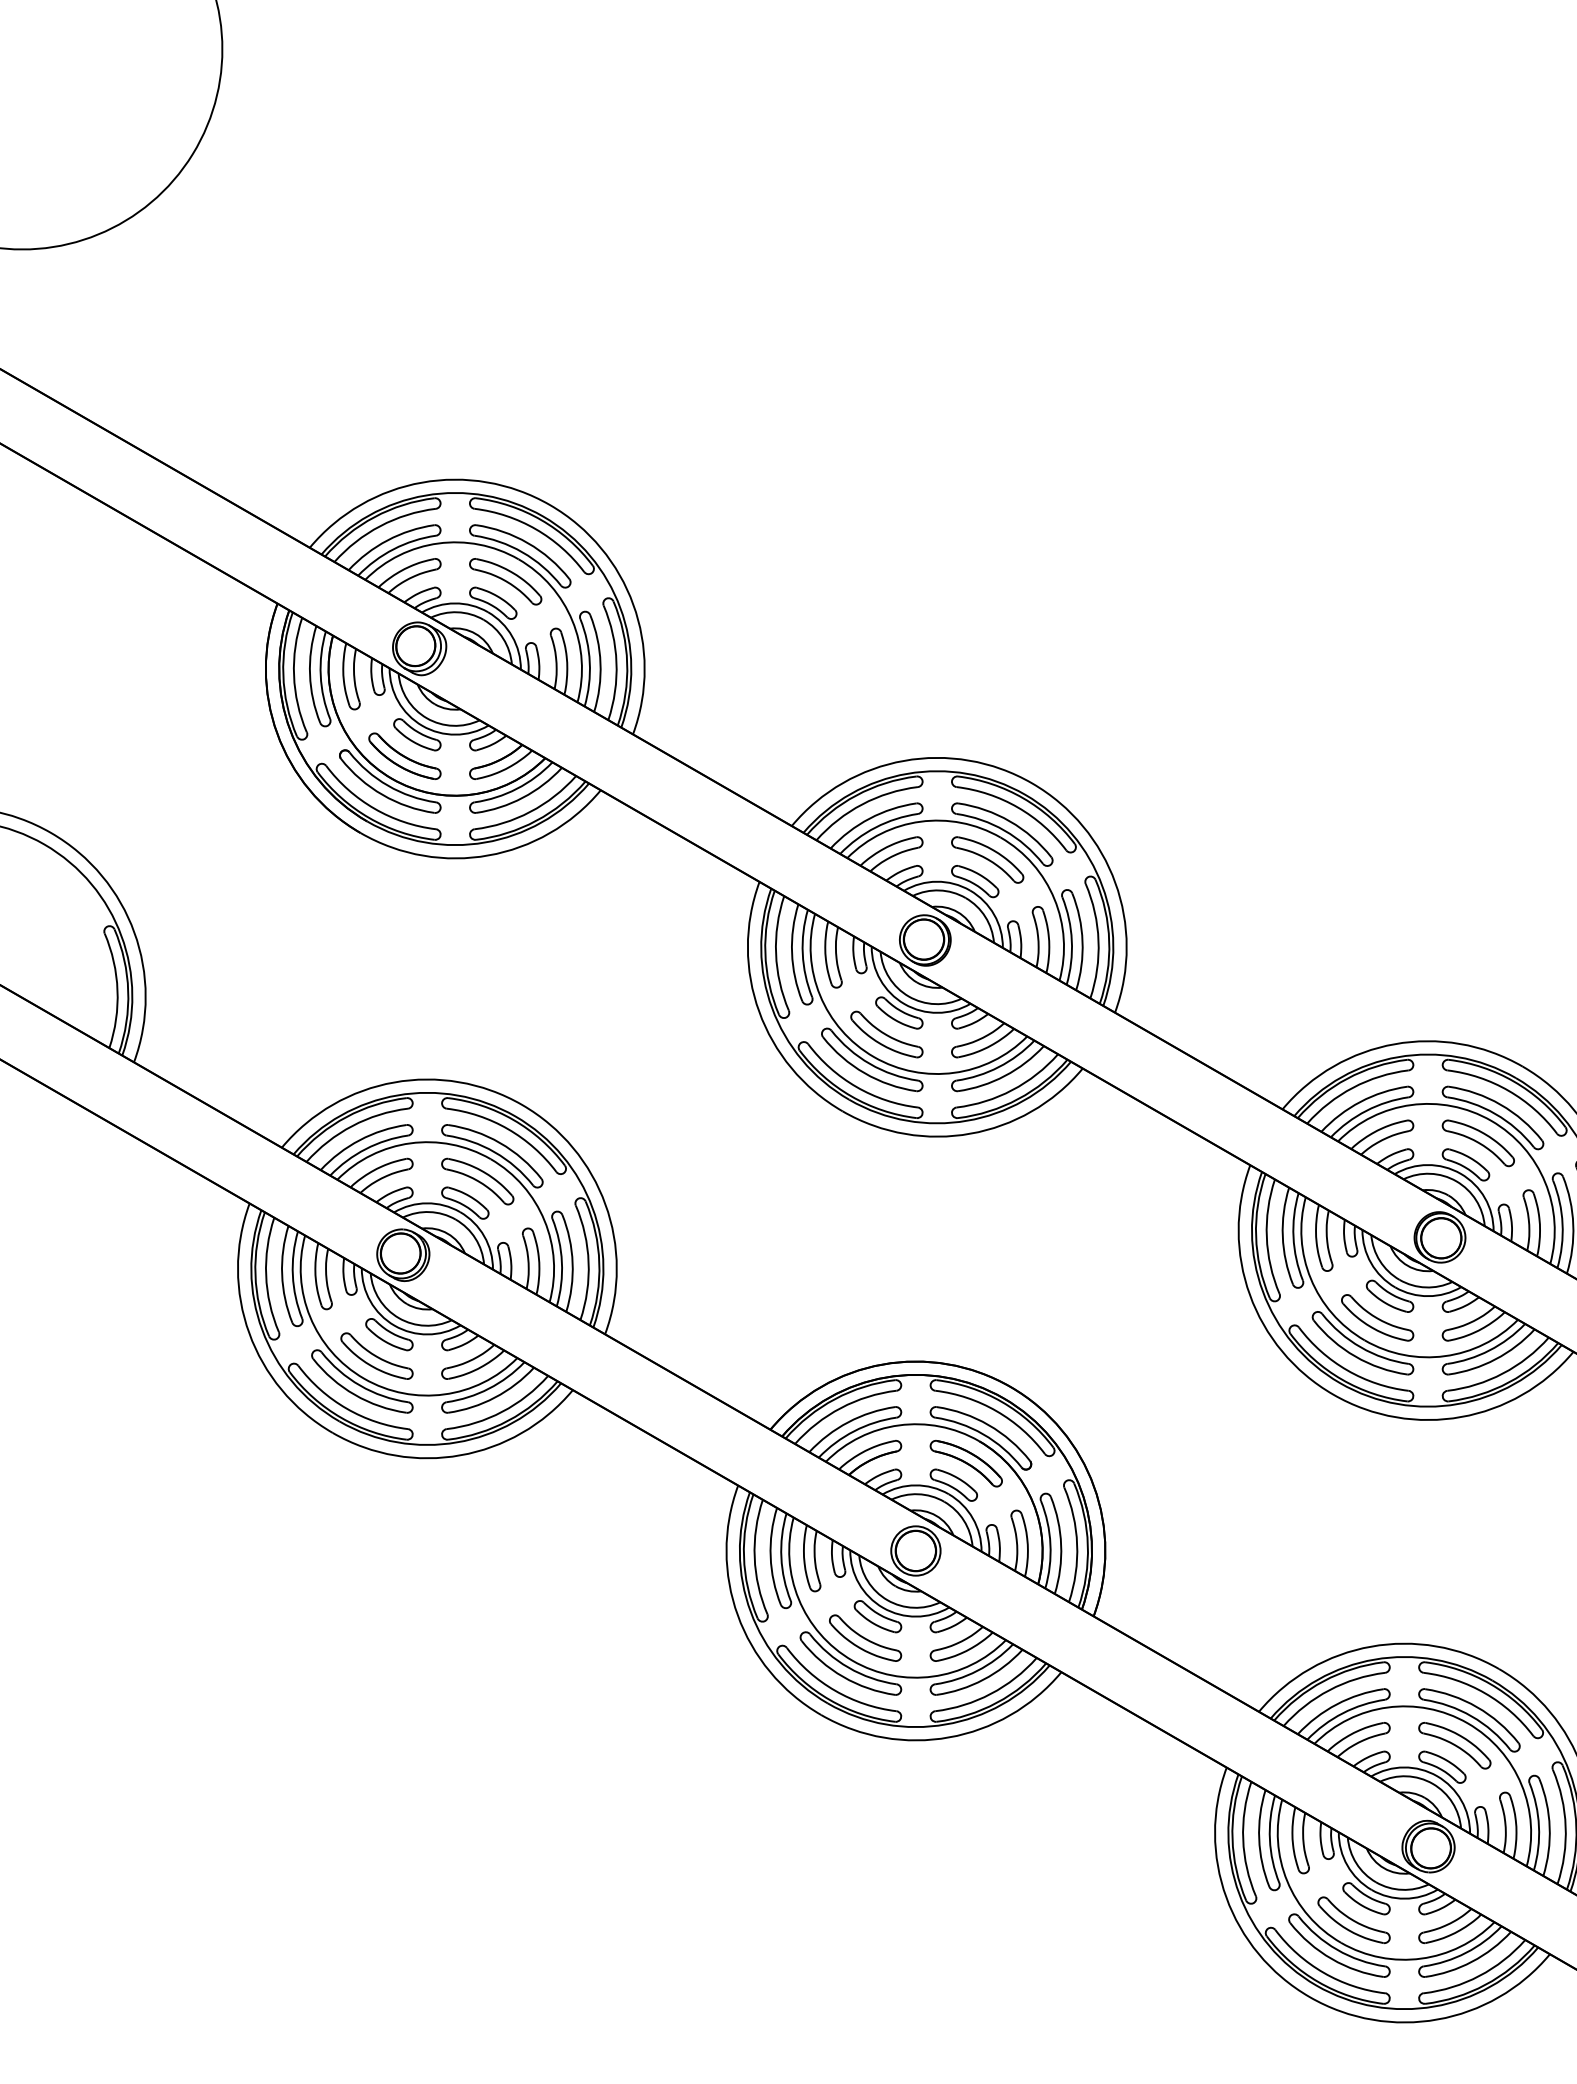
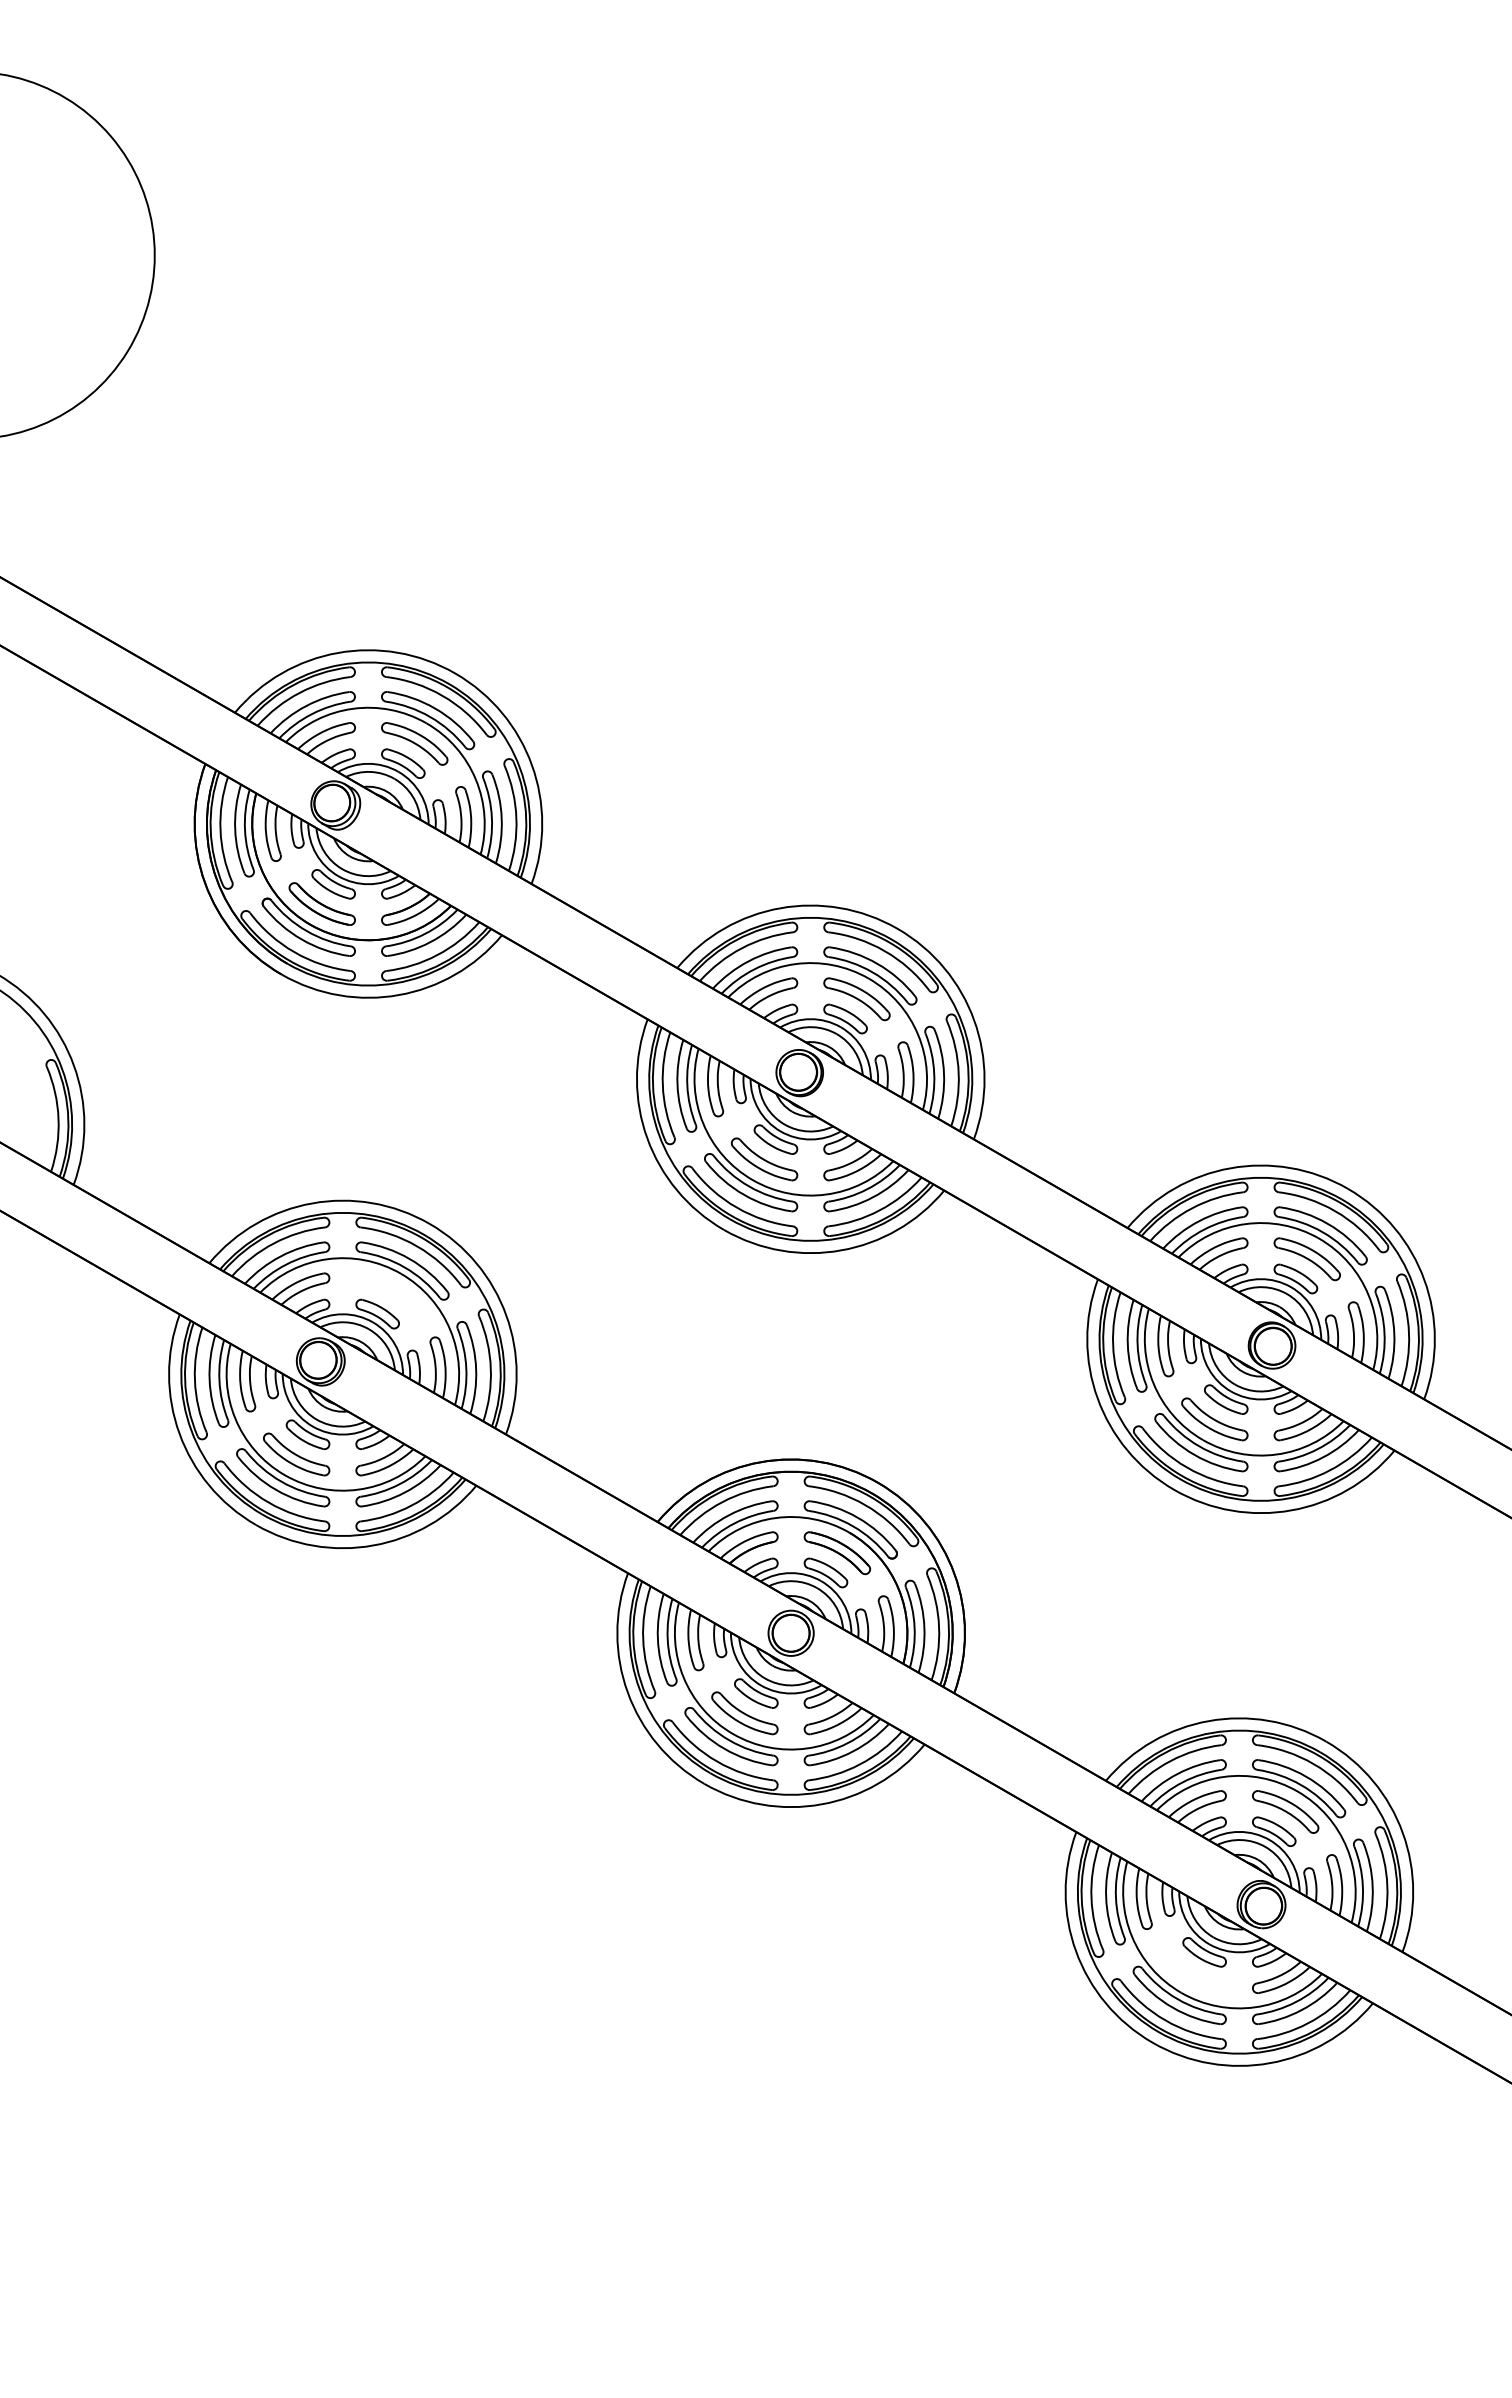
part: (477, 1181) -> (388, 1294), removed
part: (1353, 1919) -> (1192, 1971), removed

